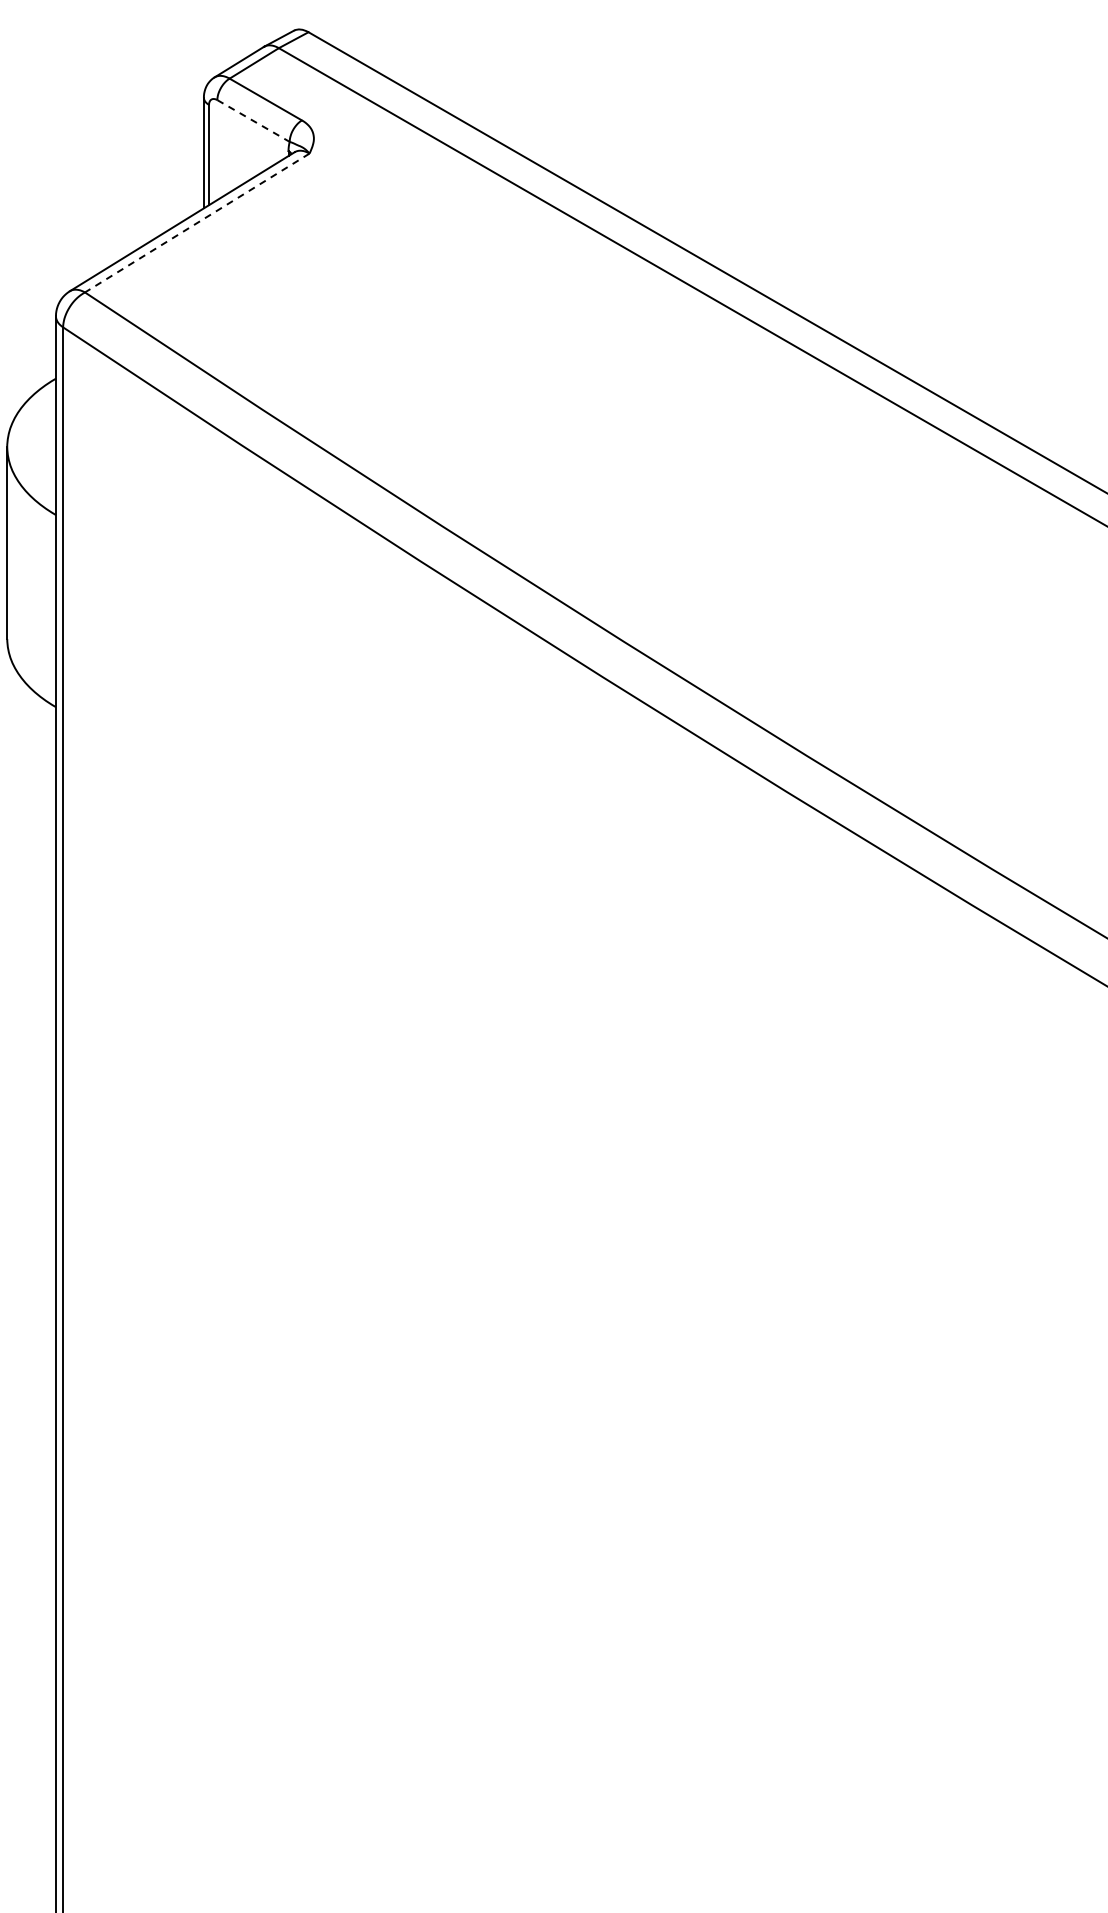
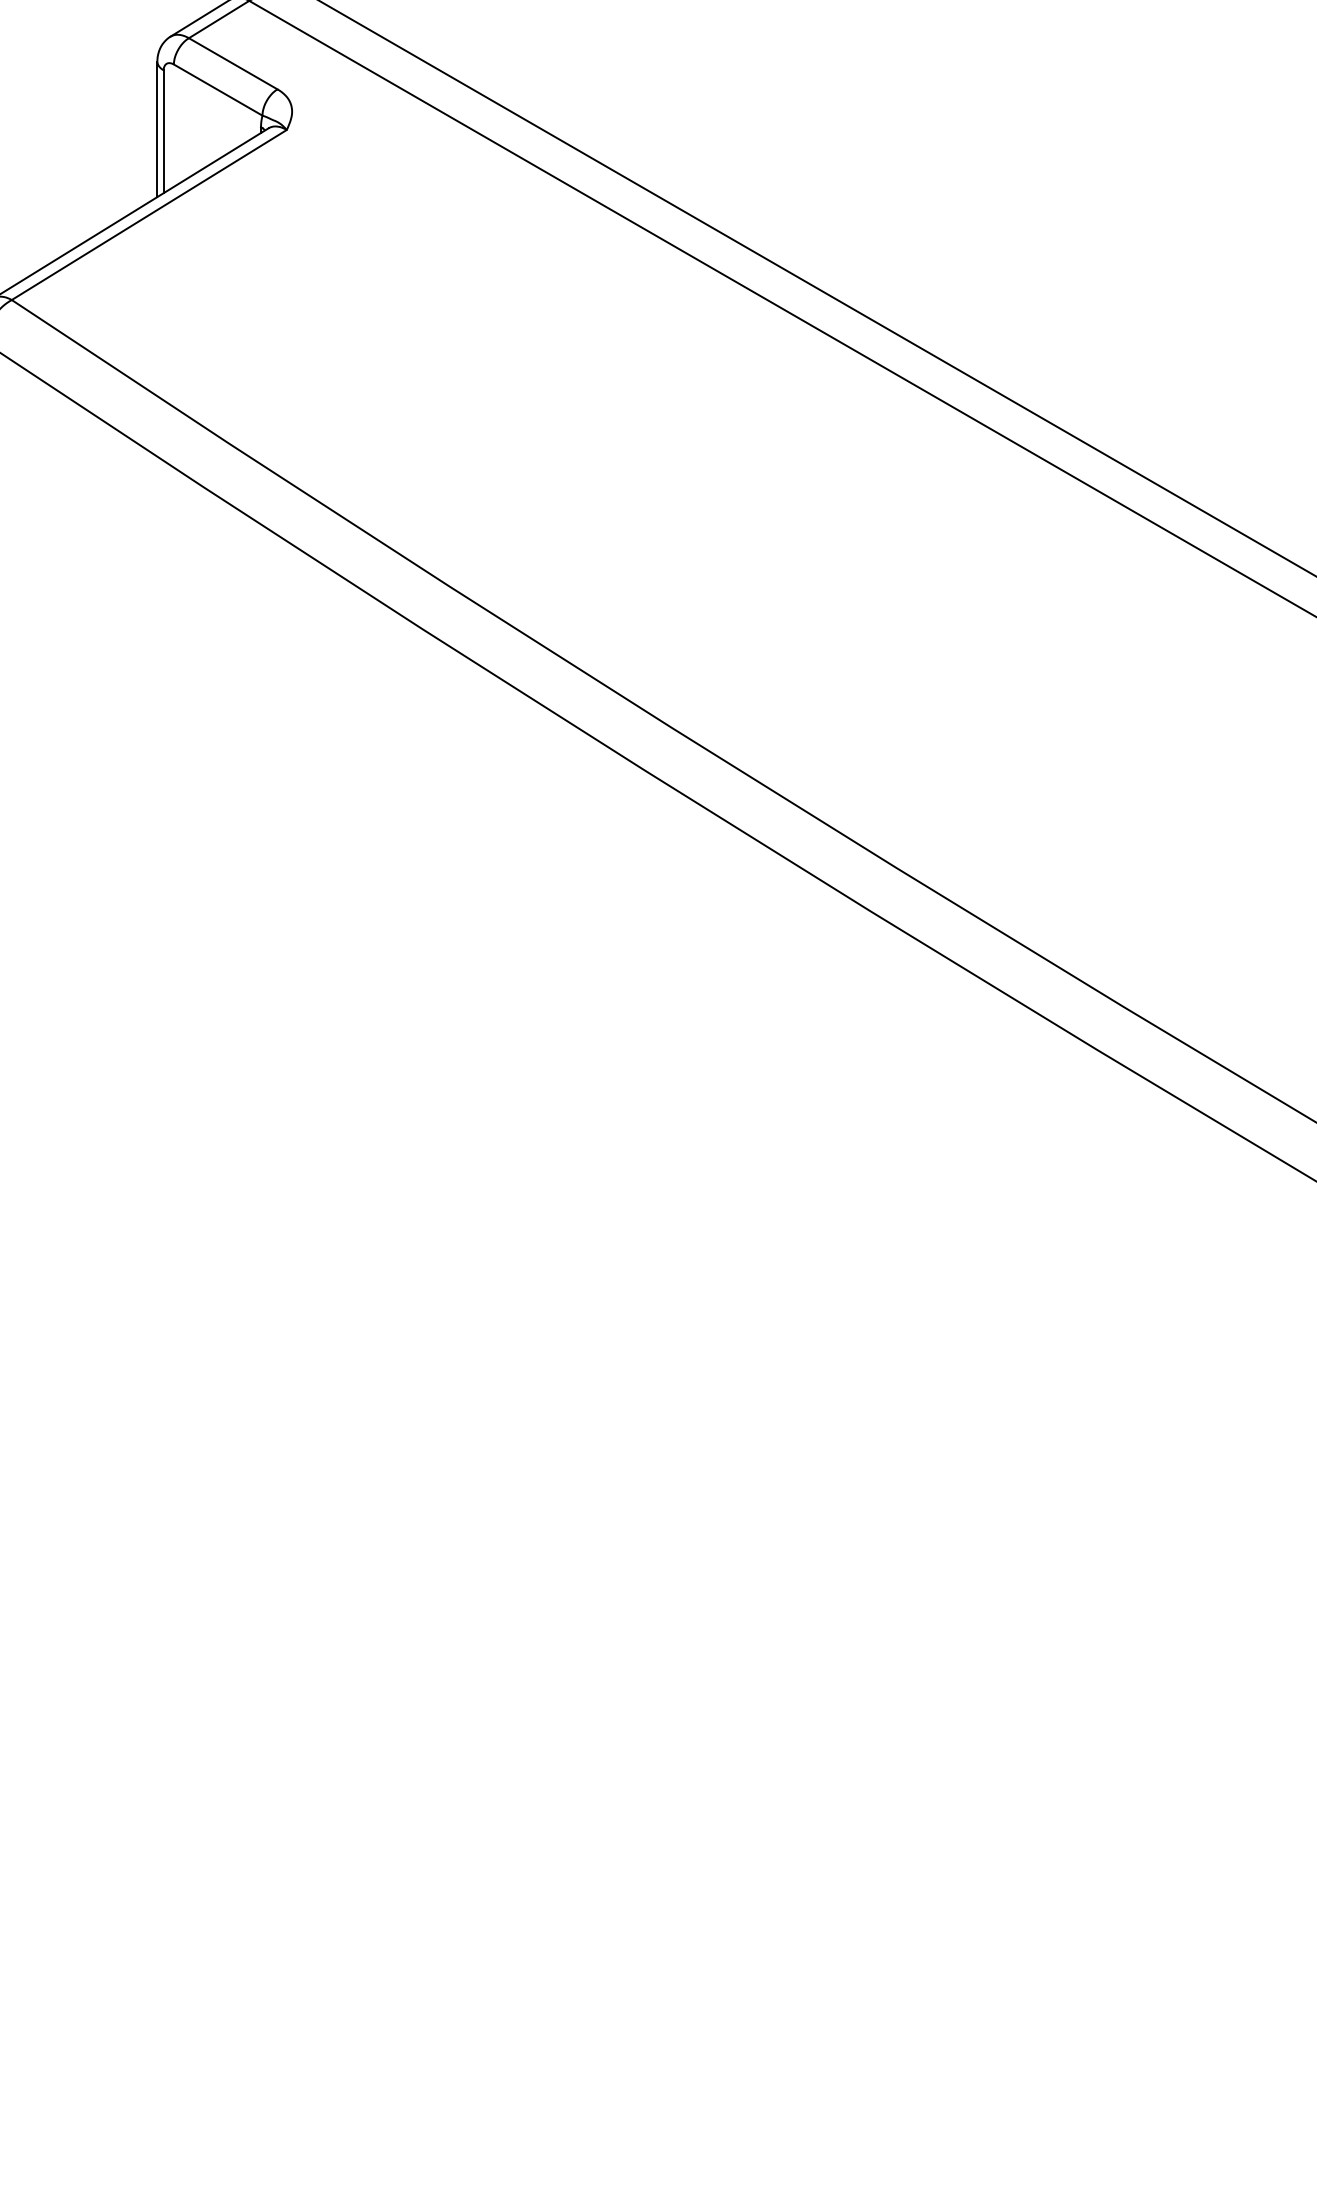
line: (253, 121) -> (218, 90), dashed -> solid
line: (196, 223) -> (148, 215), dashed -> solid

